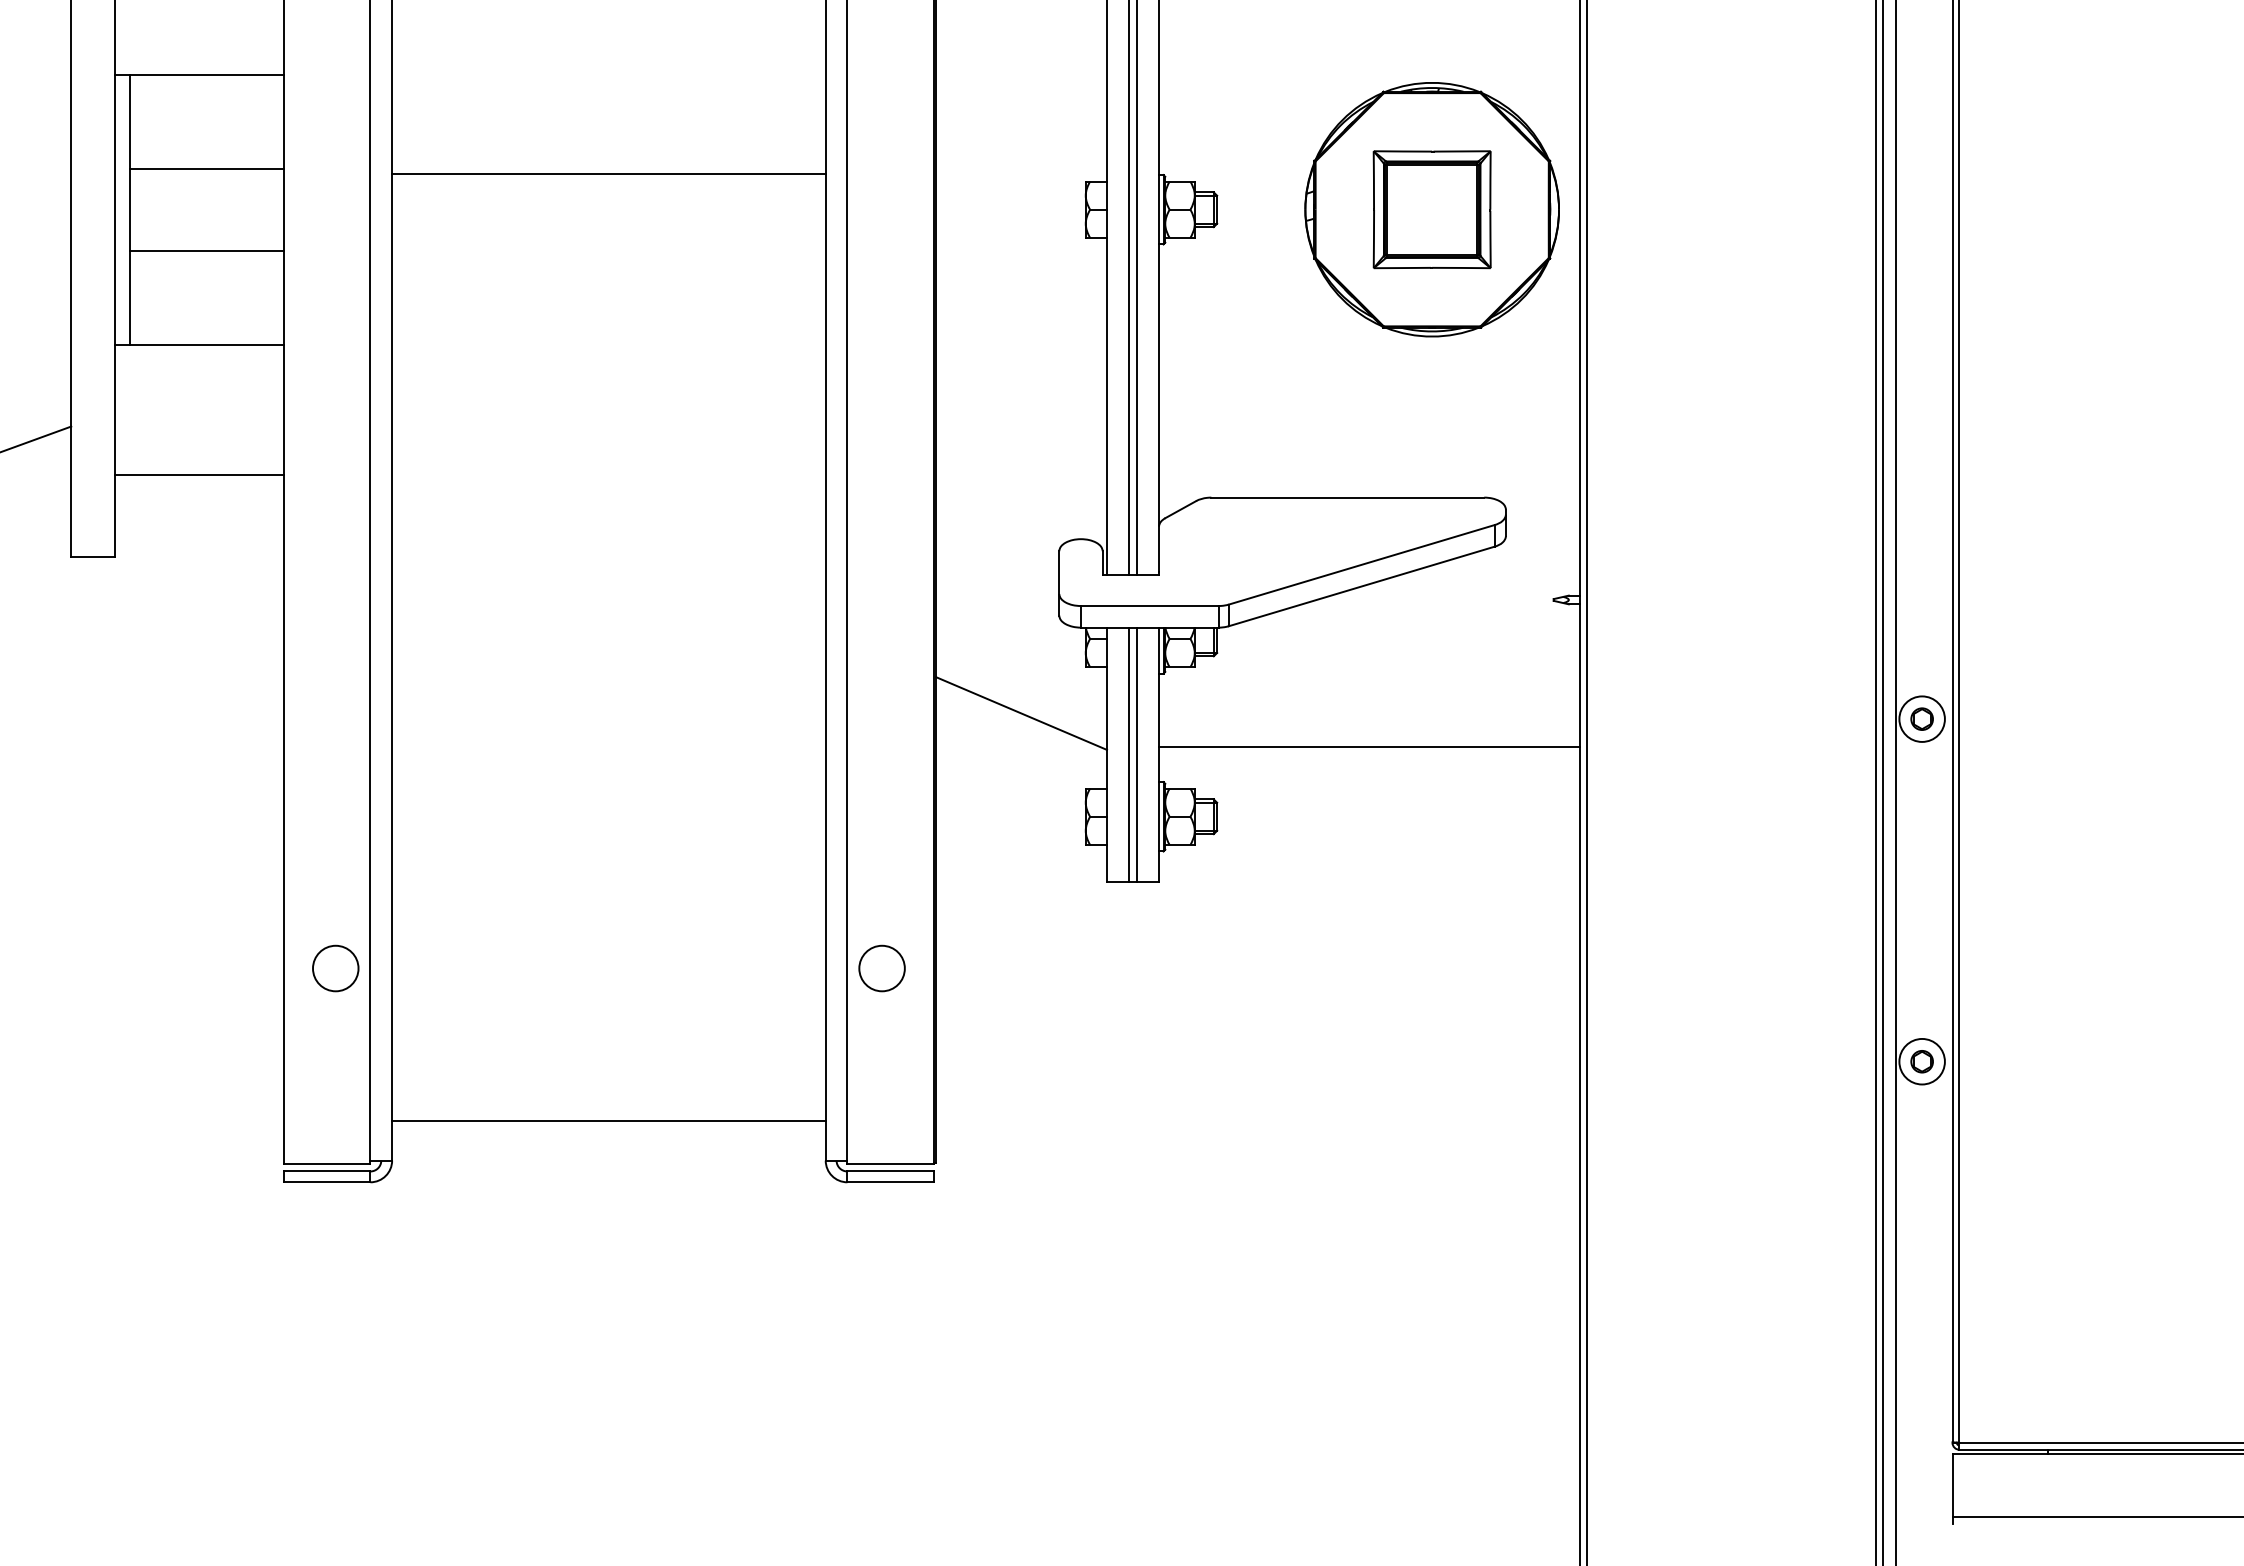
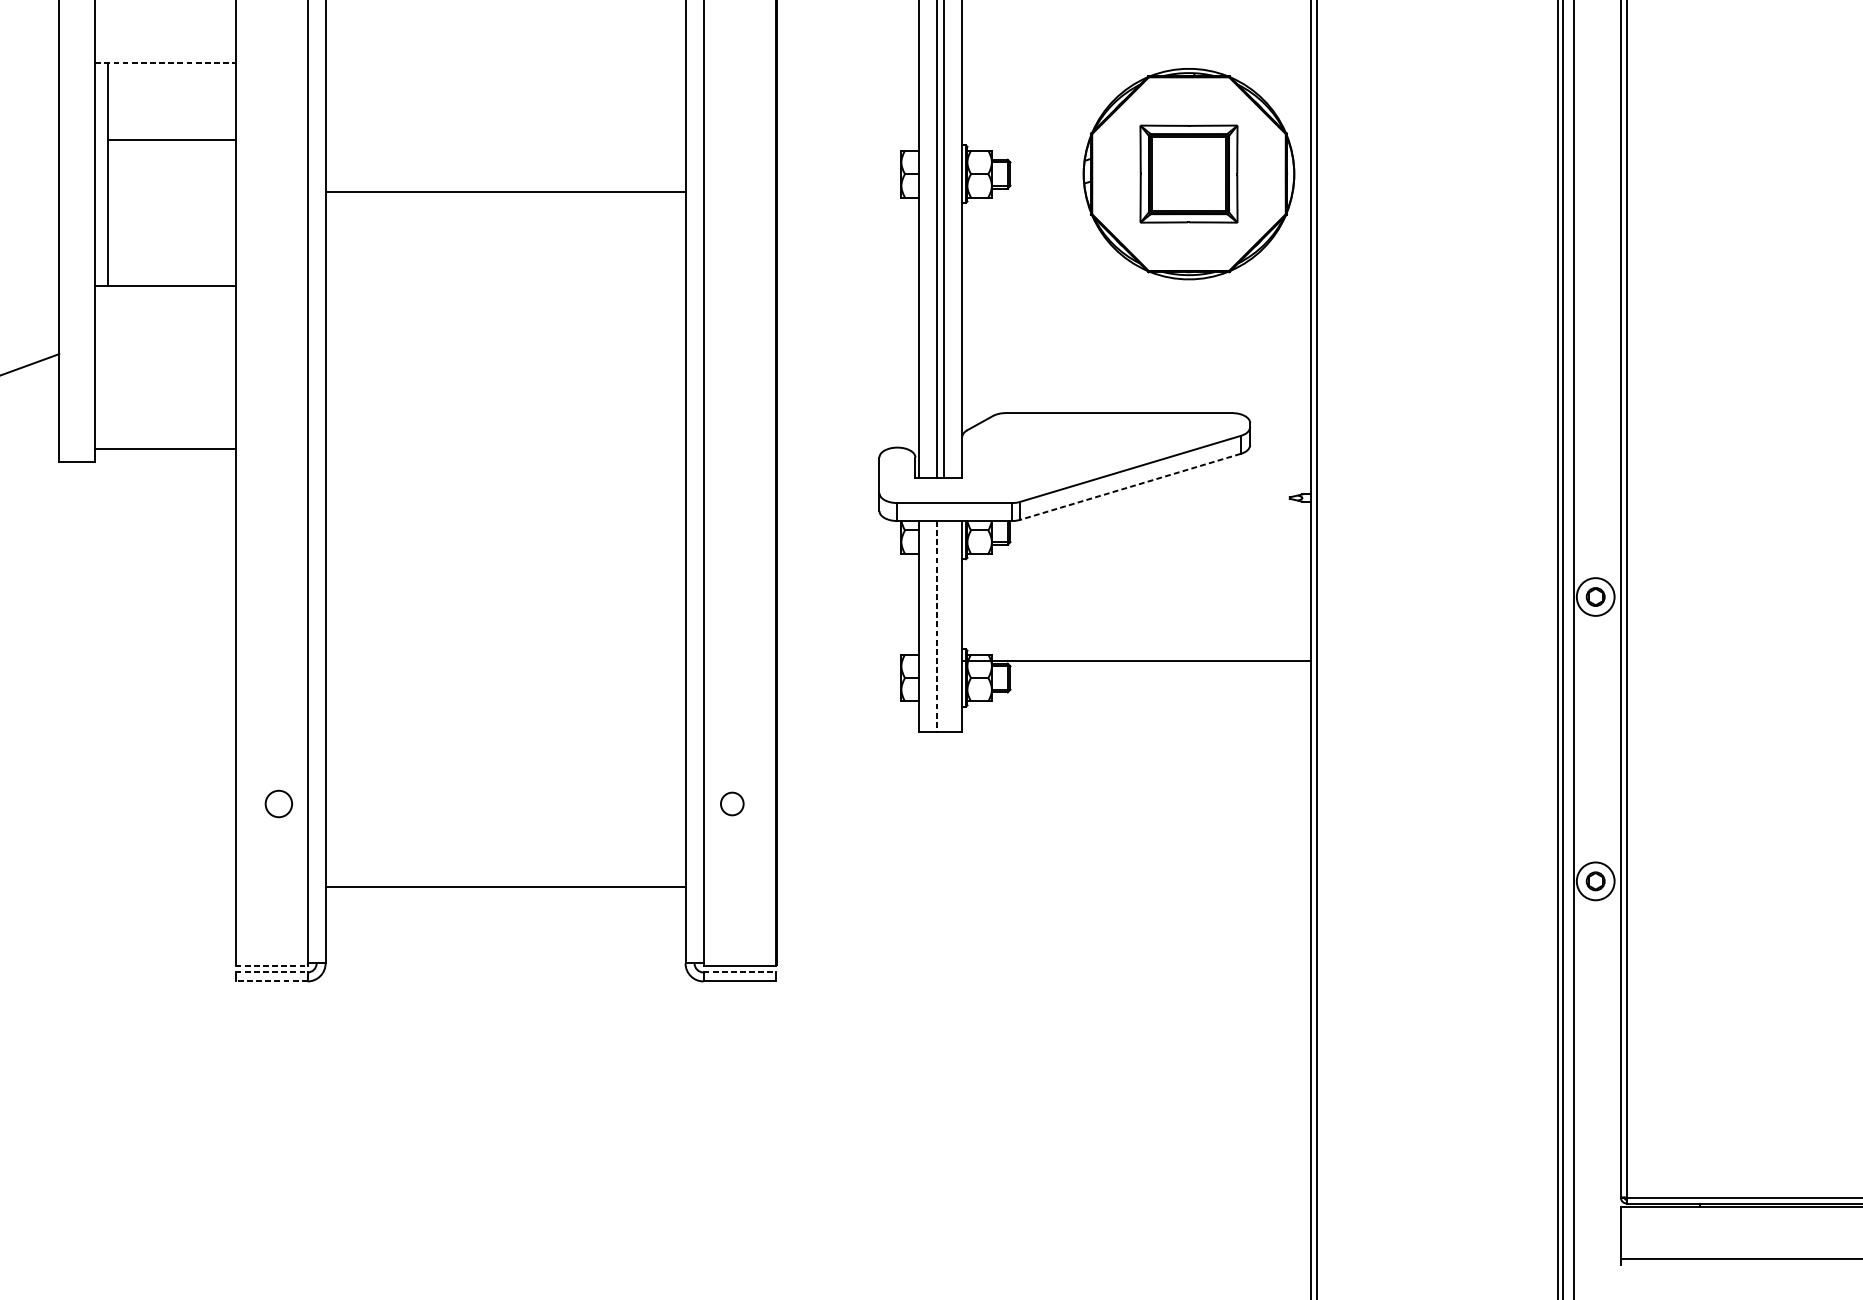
line: (199, 75) -> (165, 62), solid -> dashed
line: (608, 173) -> (505, 191), moved
line: (206, 250) -> (171, 207), removed
line: (198, 474) -> (164, 448), moved
line: (1361, 586) -> (1130, 486), solid -> dashed
line: (1021, 713) -> (848, 592), removed
line: (1369, 747) -> (1136, 661), moved
line: (1137, 754) -> (944, 626), removed
line: (1128, 755) -> (936, 627), solid -> dashed
circle: (335, 968) -> (278, 803), size x0.7
circle: (881, 968) -> (731, 803), size x0.6
line: (608, 1120) -> (505, 886), moved
line: (327, 1163) -> (271, 965), solid -> dashed
line: (327, 1171) -> (271, 972), solid -> dashed
line: (891, 1171) -> (740, 972), solid -> dashed
line: (326, 1182) -> (271, 981), solid -> dashed

